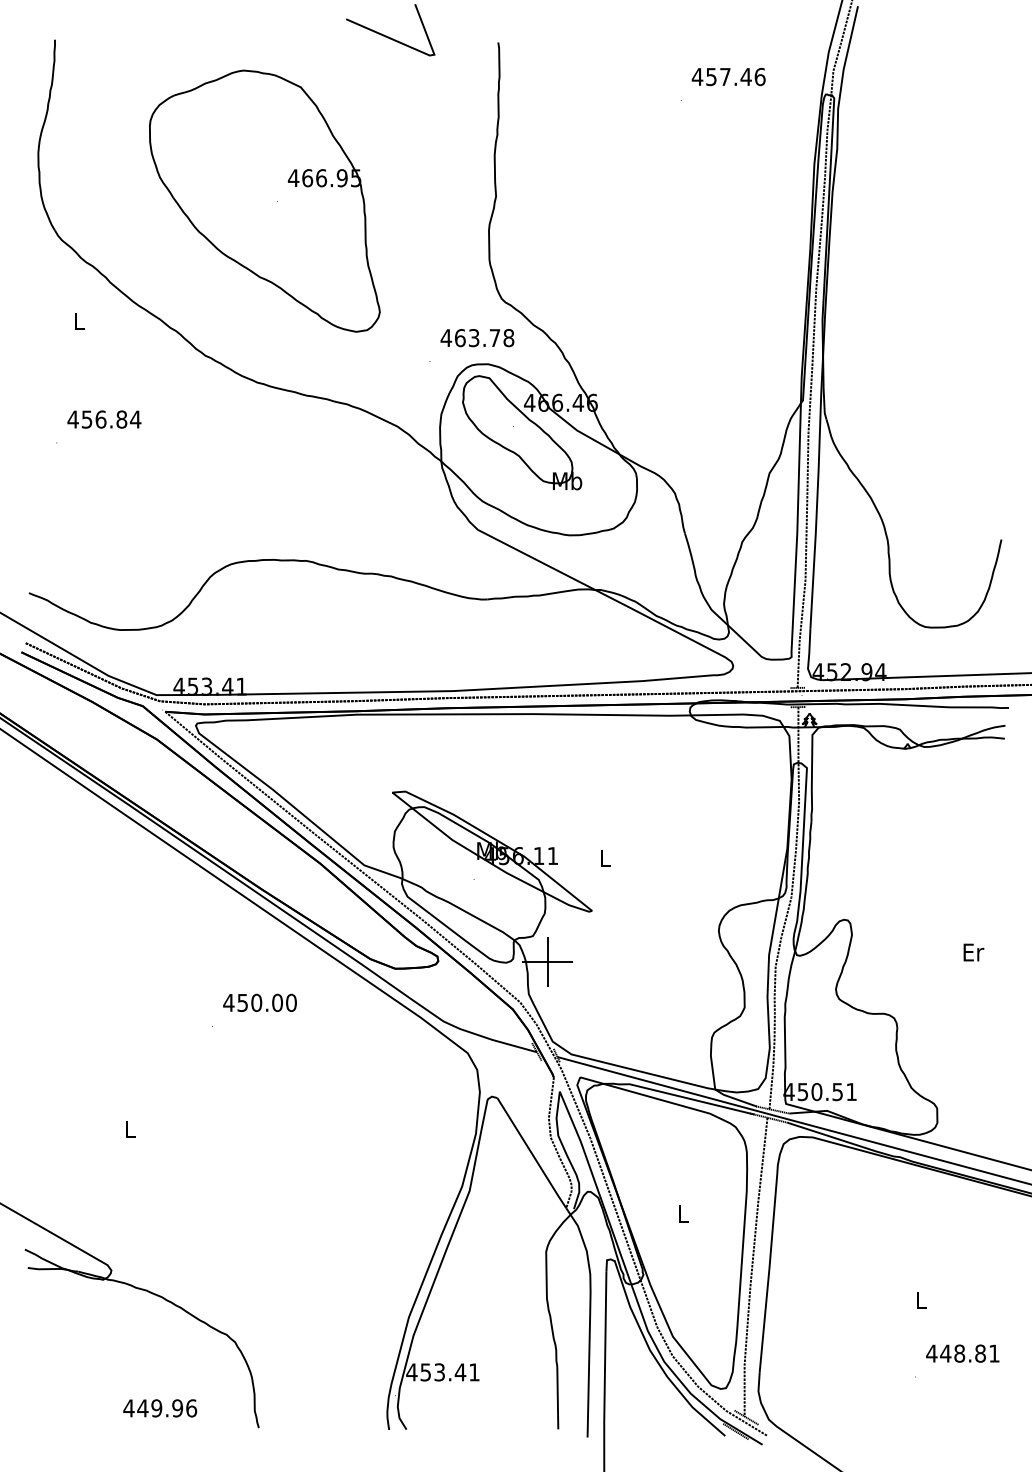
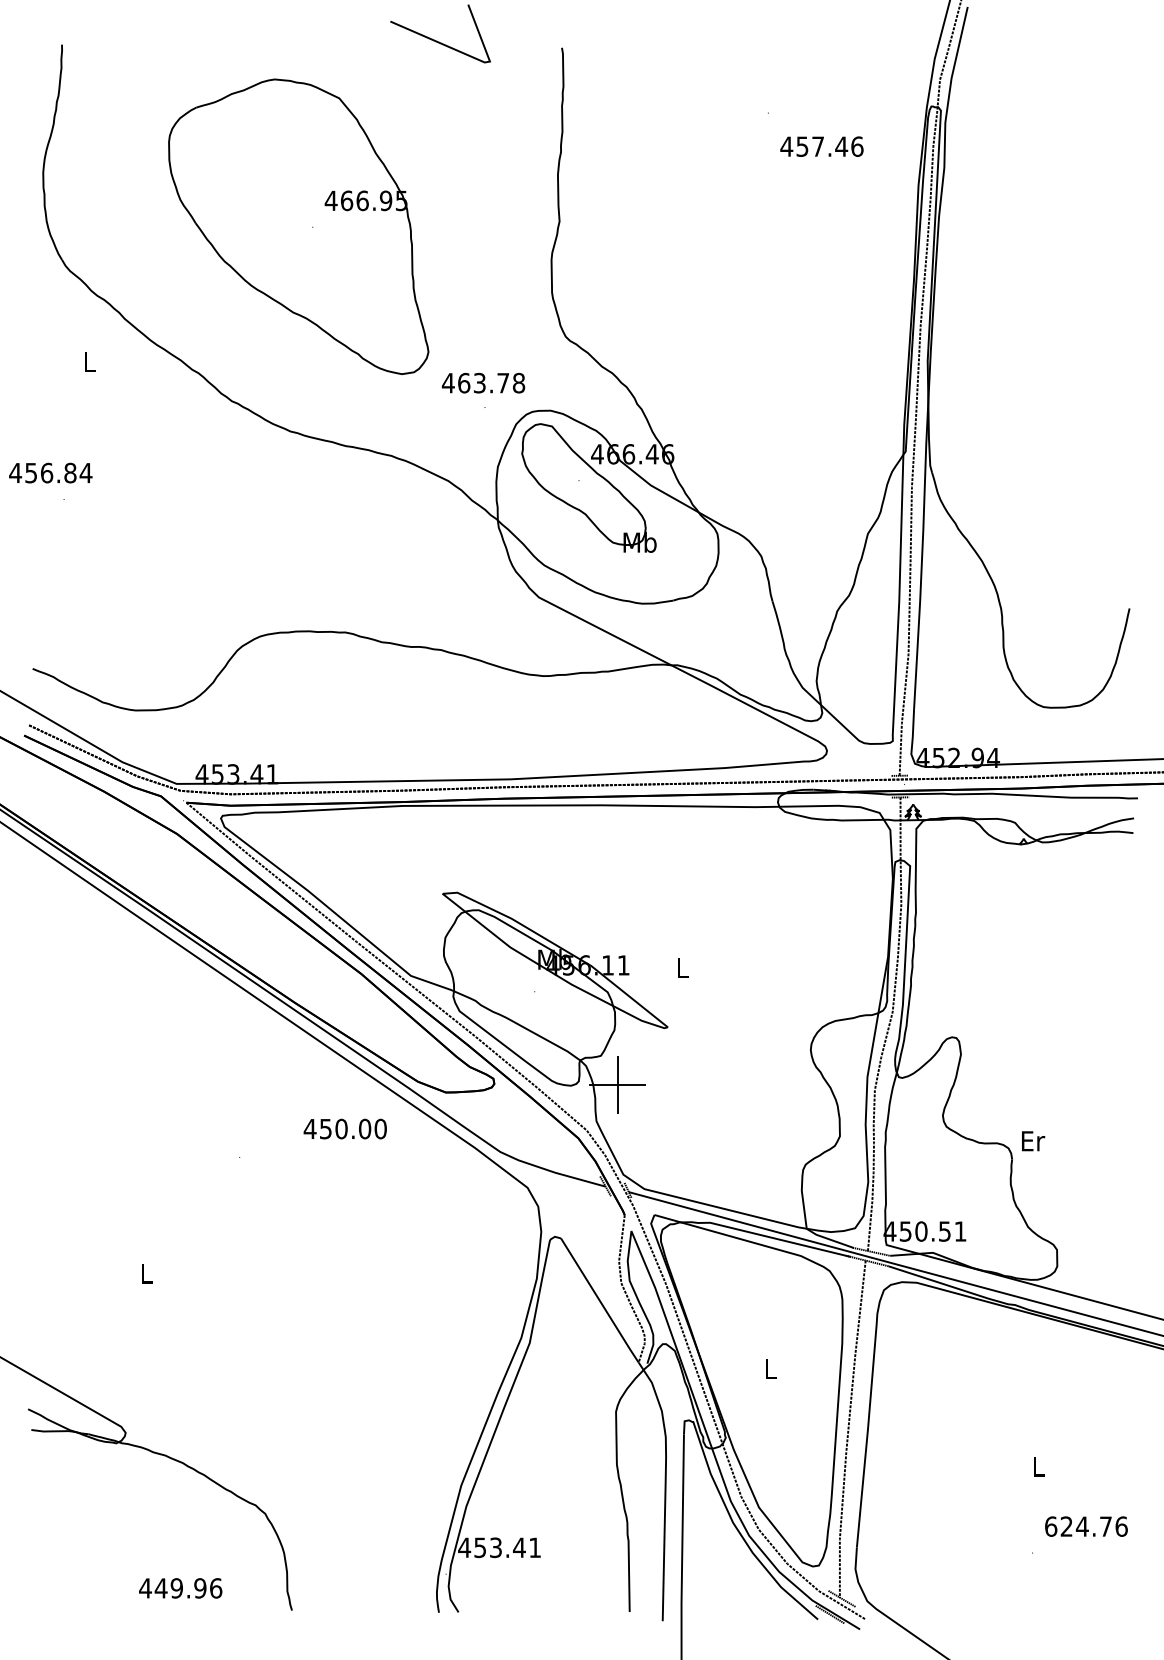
text: (728, 76) -> (821, 146), moved
text: (477, 337) -> (483, 382), moved
text: (104, 419) -> (50, 472), moved
text: (973, 952) -> (1033, 1141), moved
text: (259, 1002) -> (344, 1128), moved
text: (962, 1353) -> (1085, 1526), 448.81 -> 624.76

